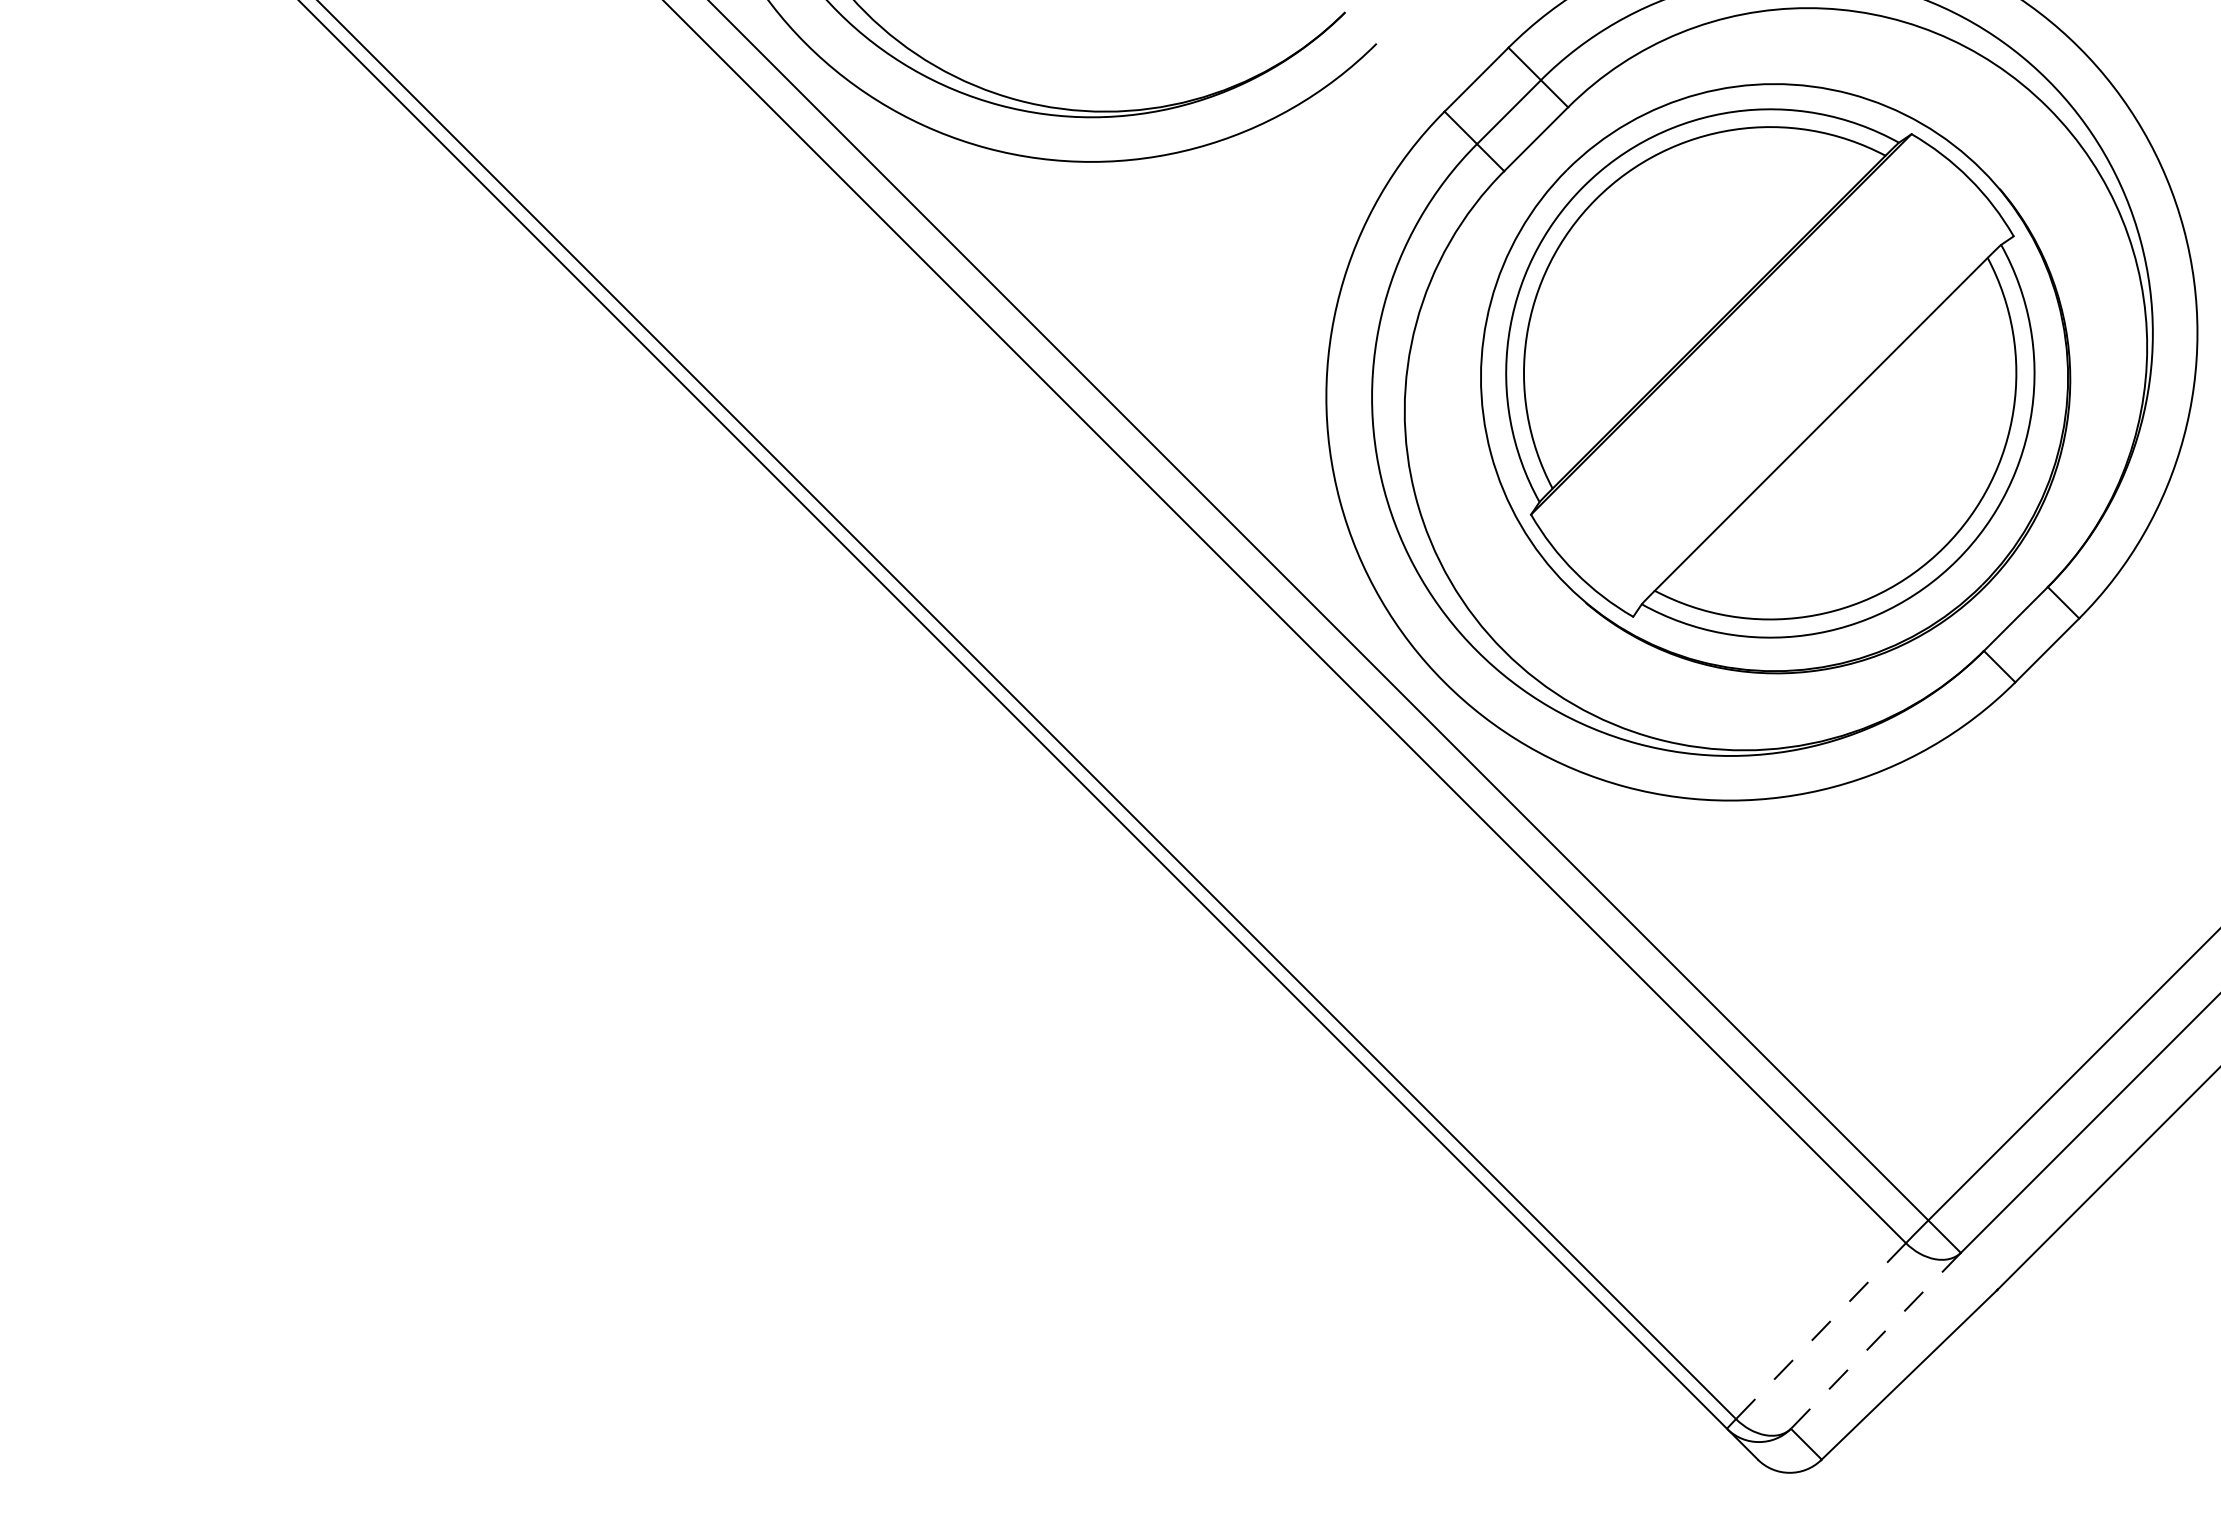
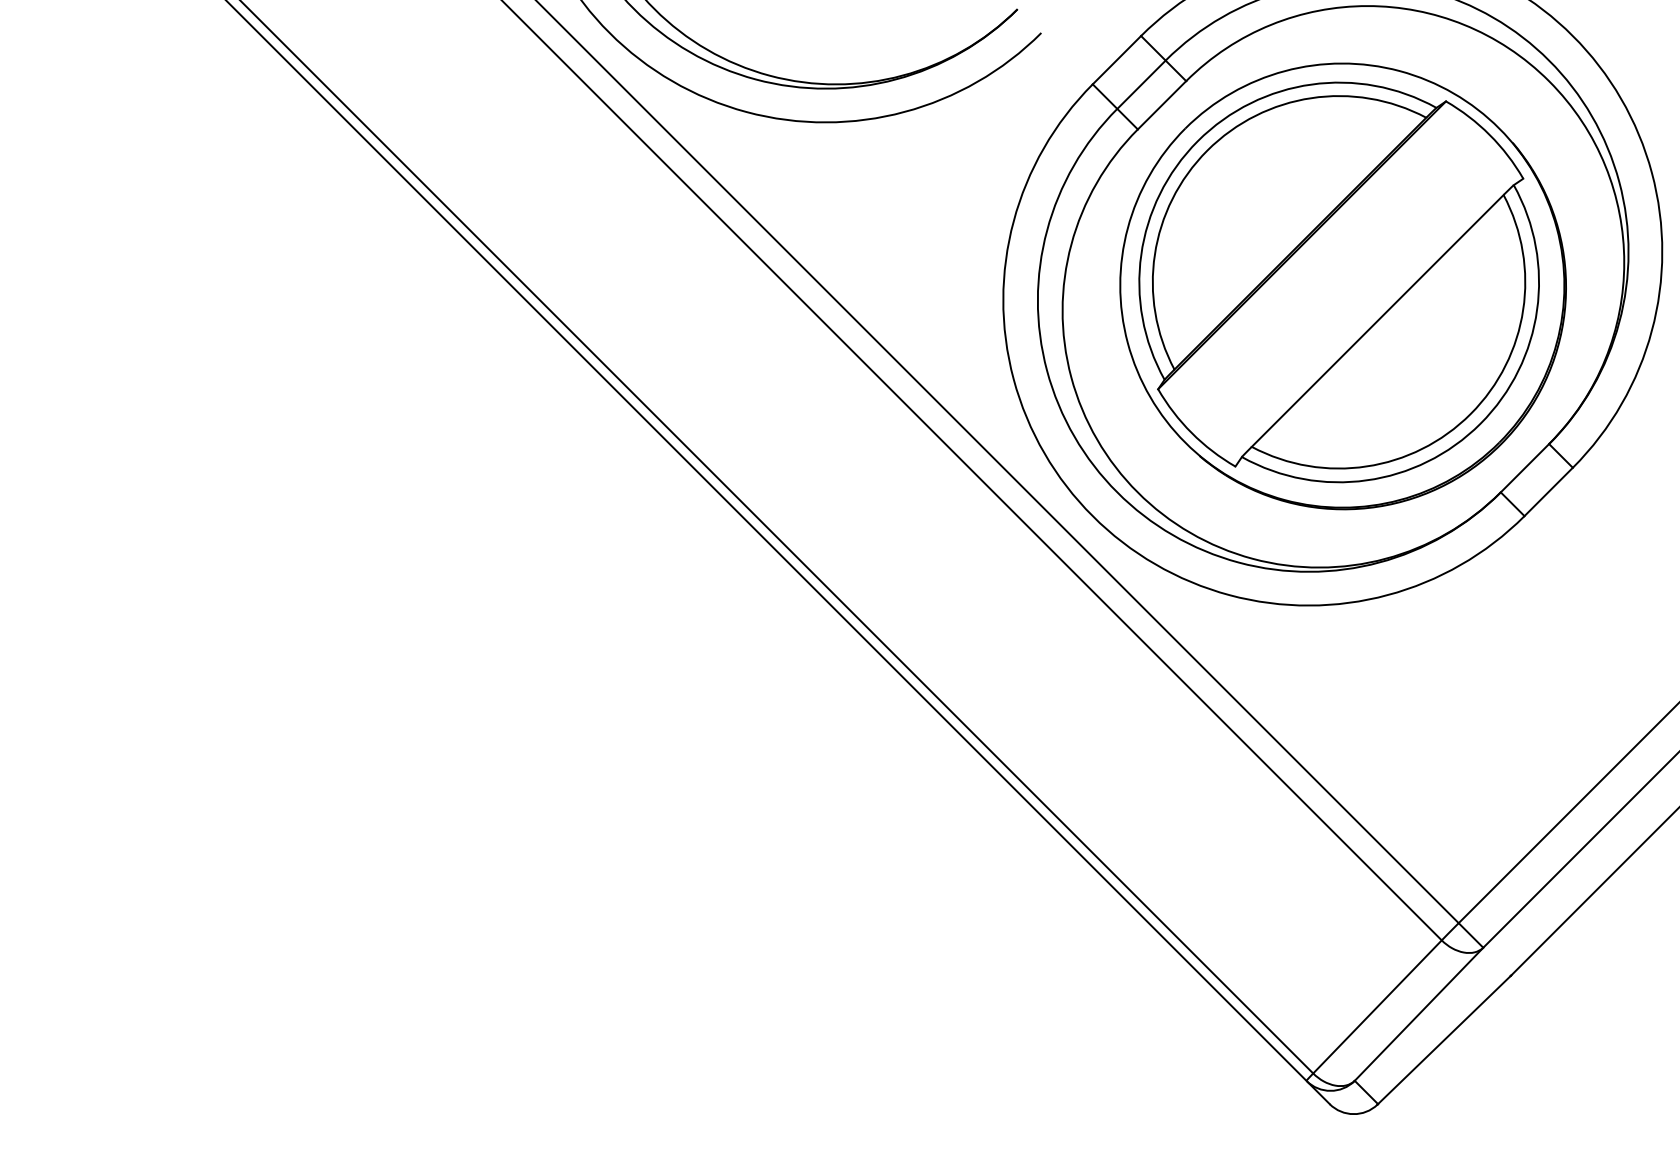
line: (1820, 1331) -> (1377, 1007), dashed -> solid
line: (1875, 1341) -> (1418, 1014), dashed -> solid

